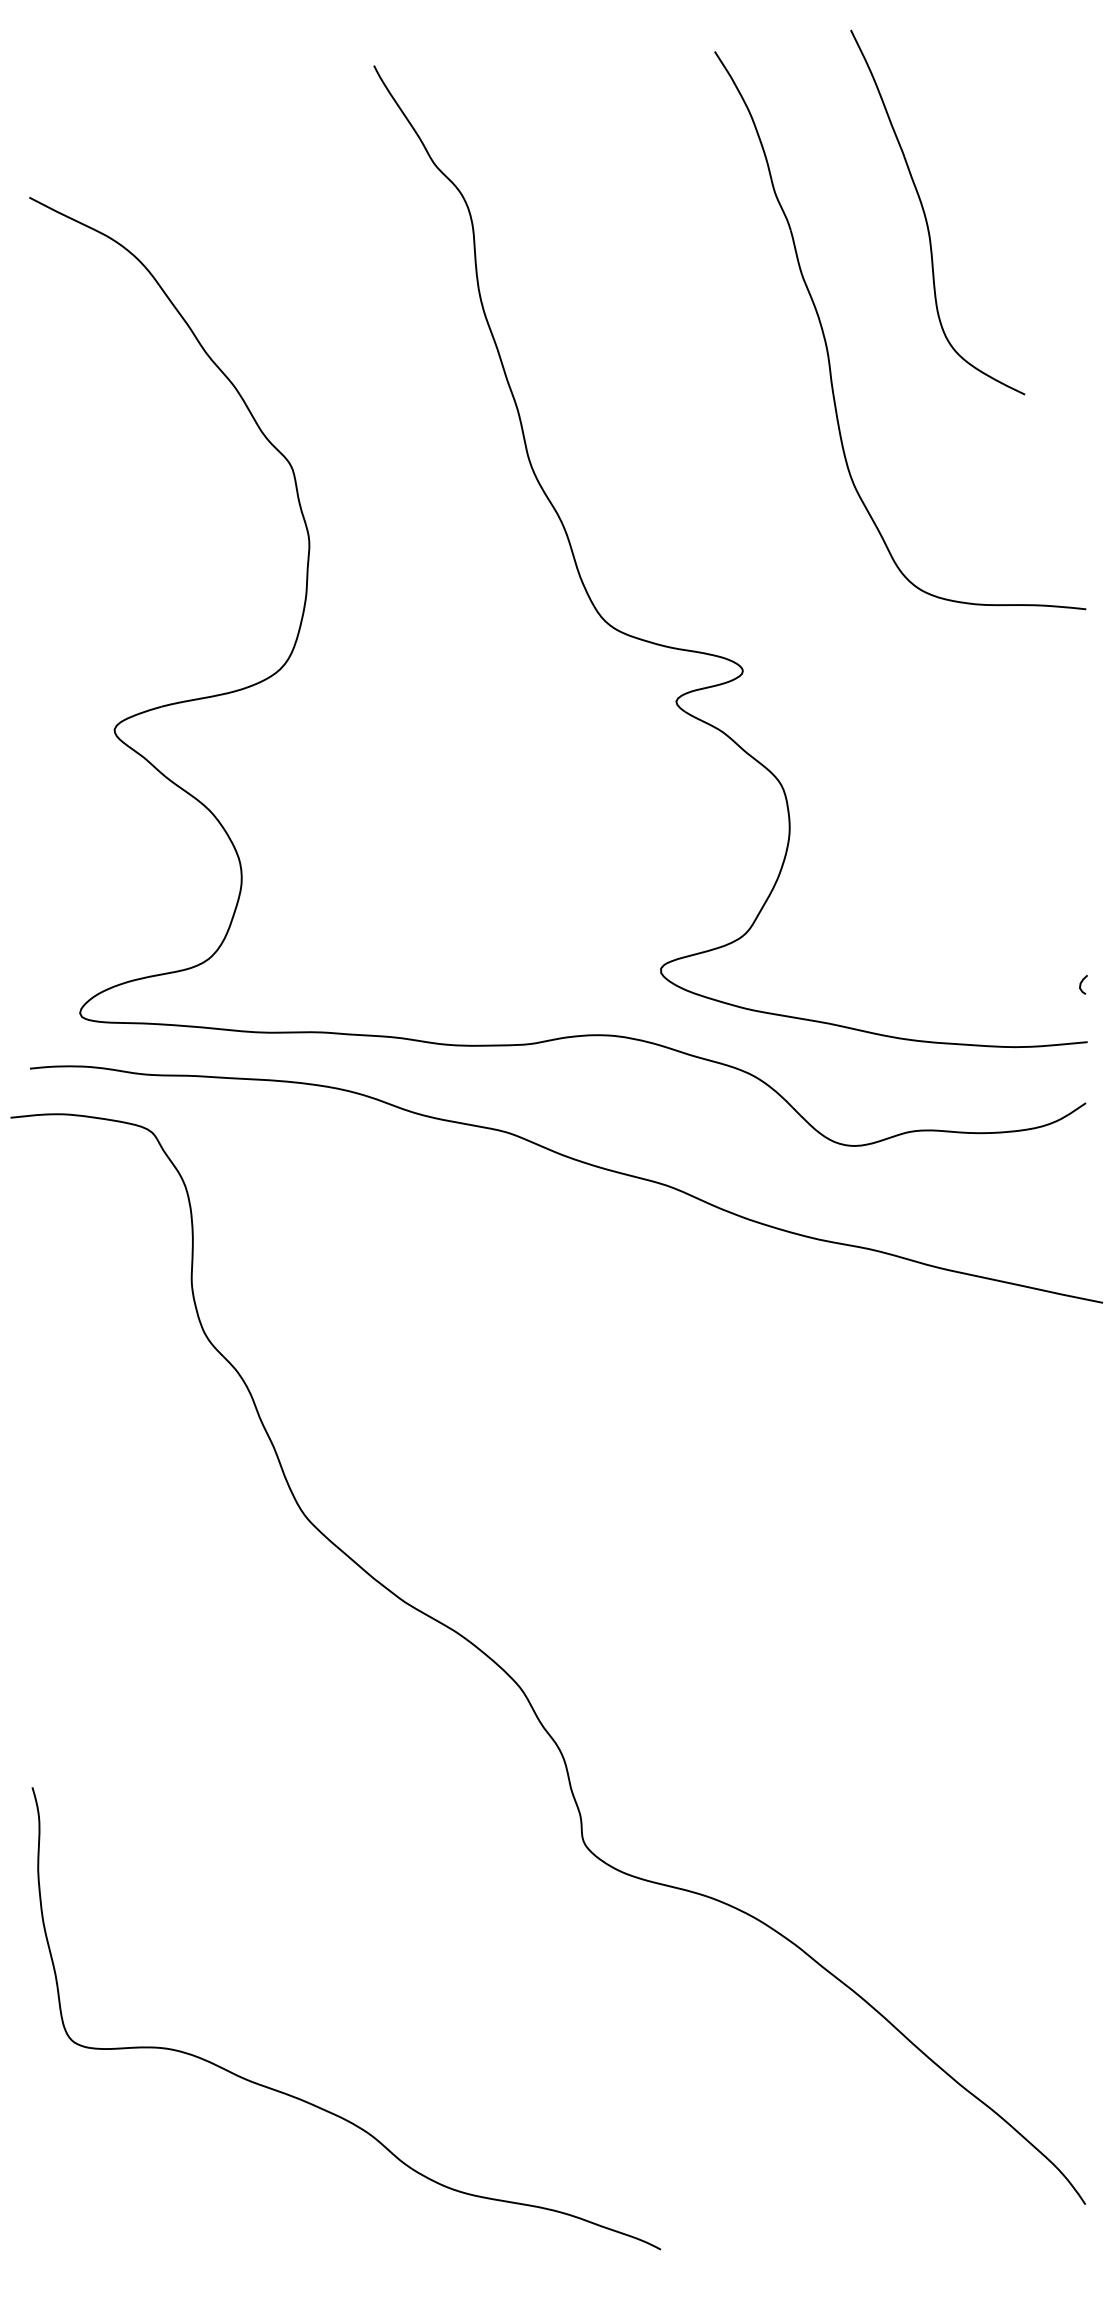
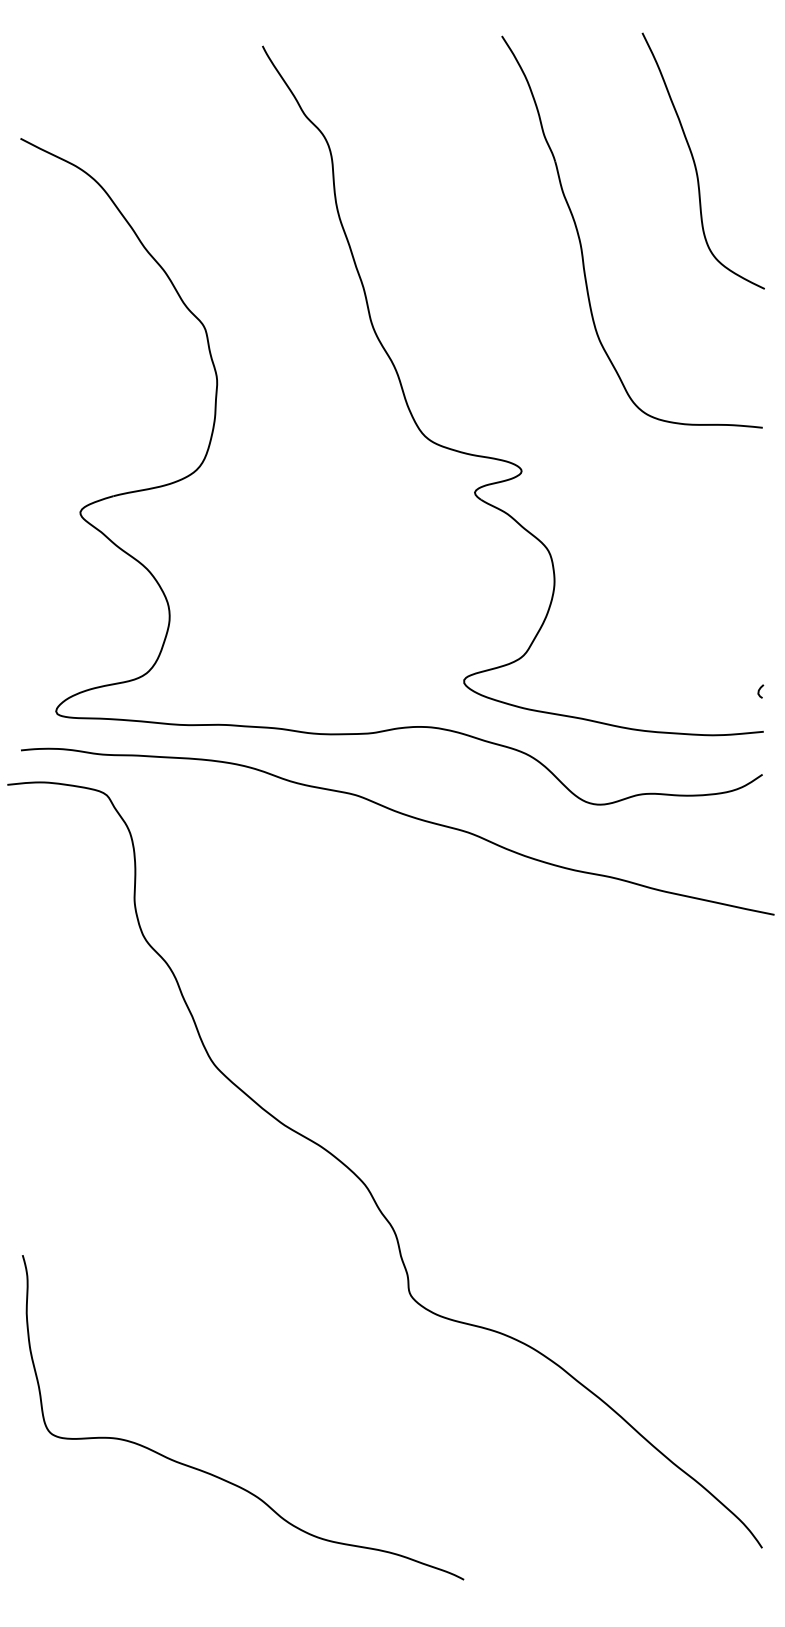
curve: (926, 216) -> (695, 163), moved

